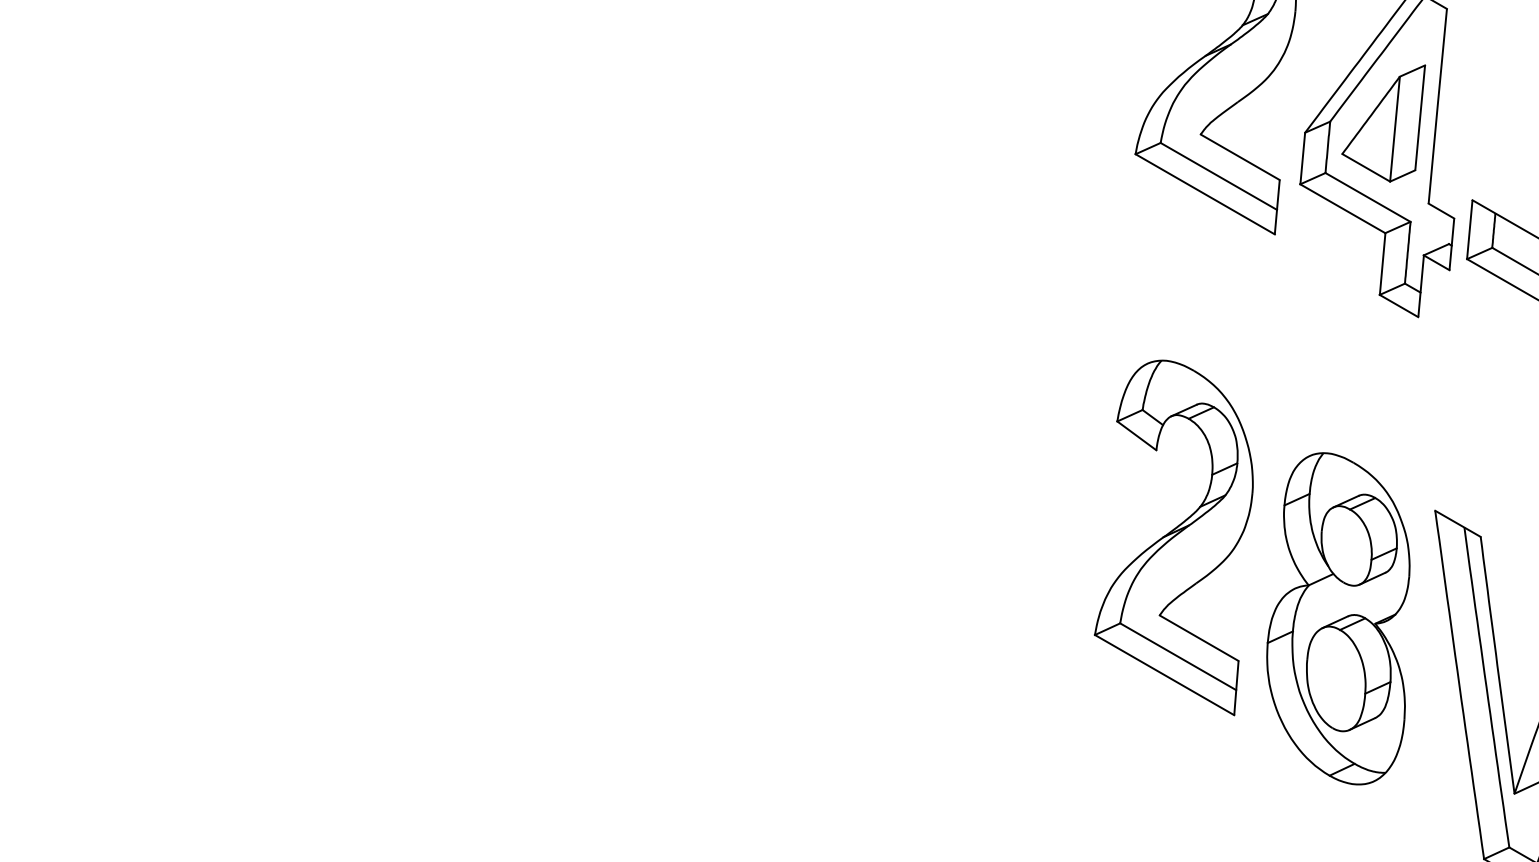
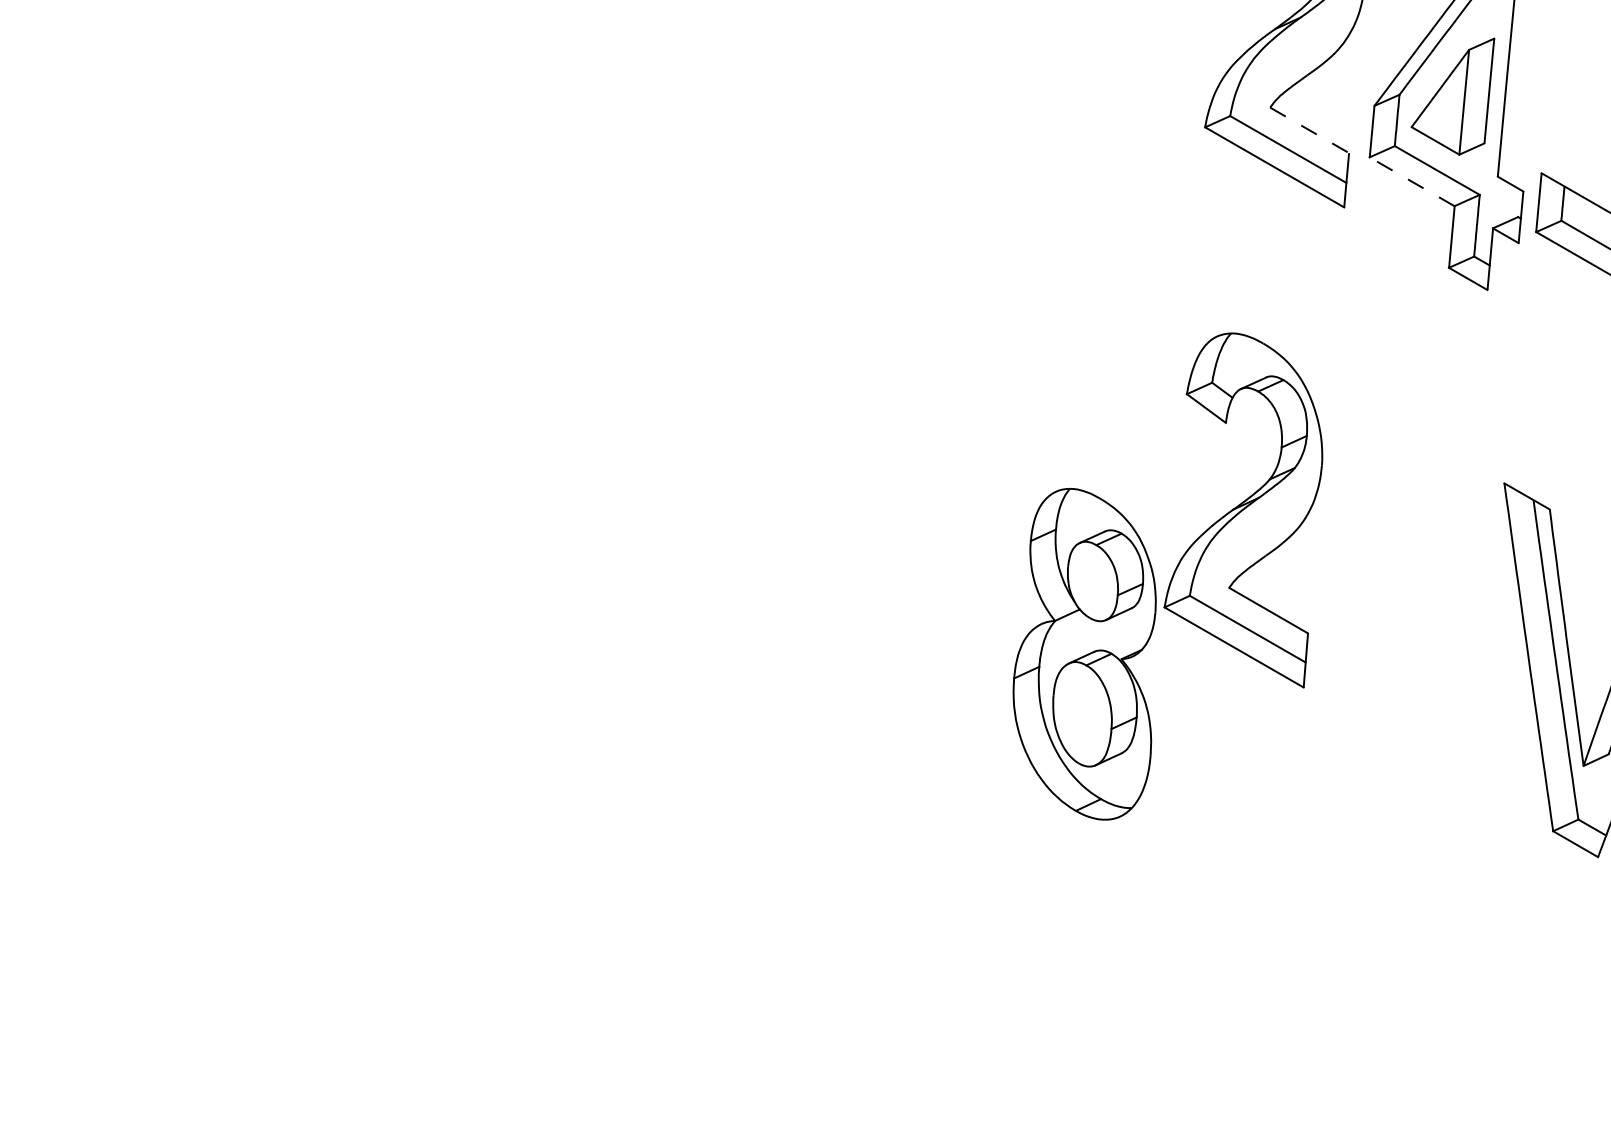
line: (1241, 157) -> (1310, 130), solid -> dashed
line: (1343, 208) -> (1412, 181), solid -> dashed
part: (1338, 619) -> (1084, 654), moved

